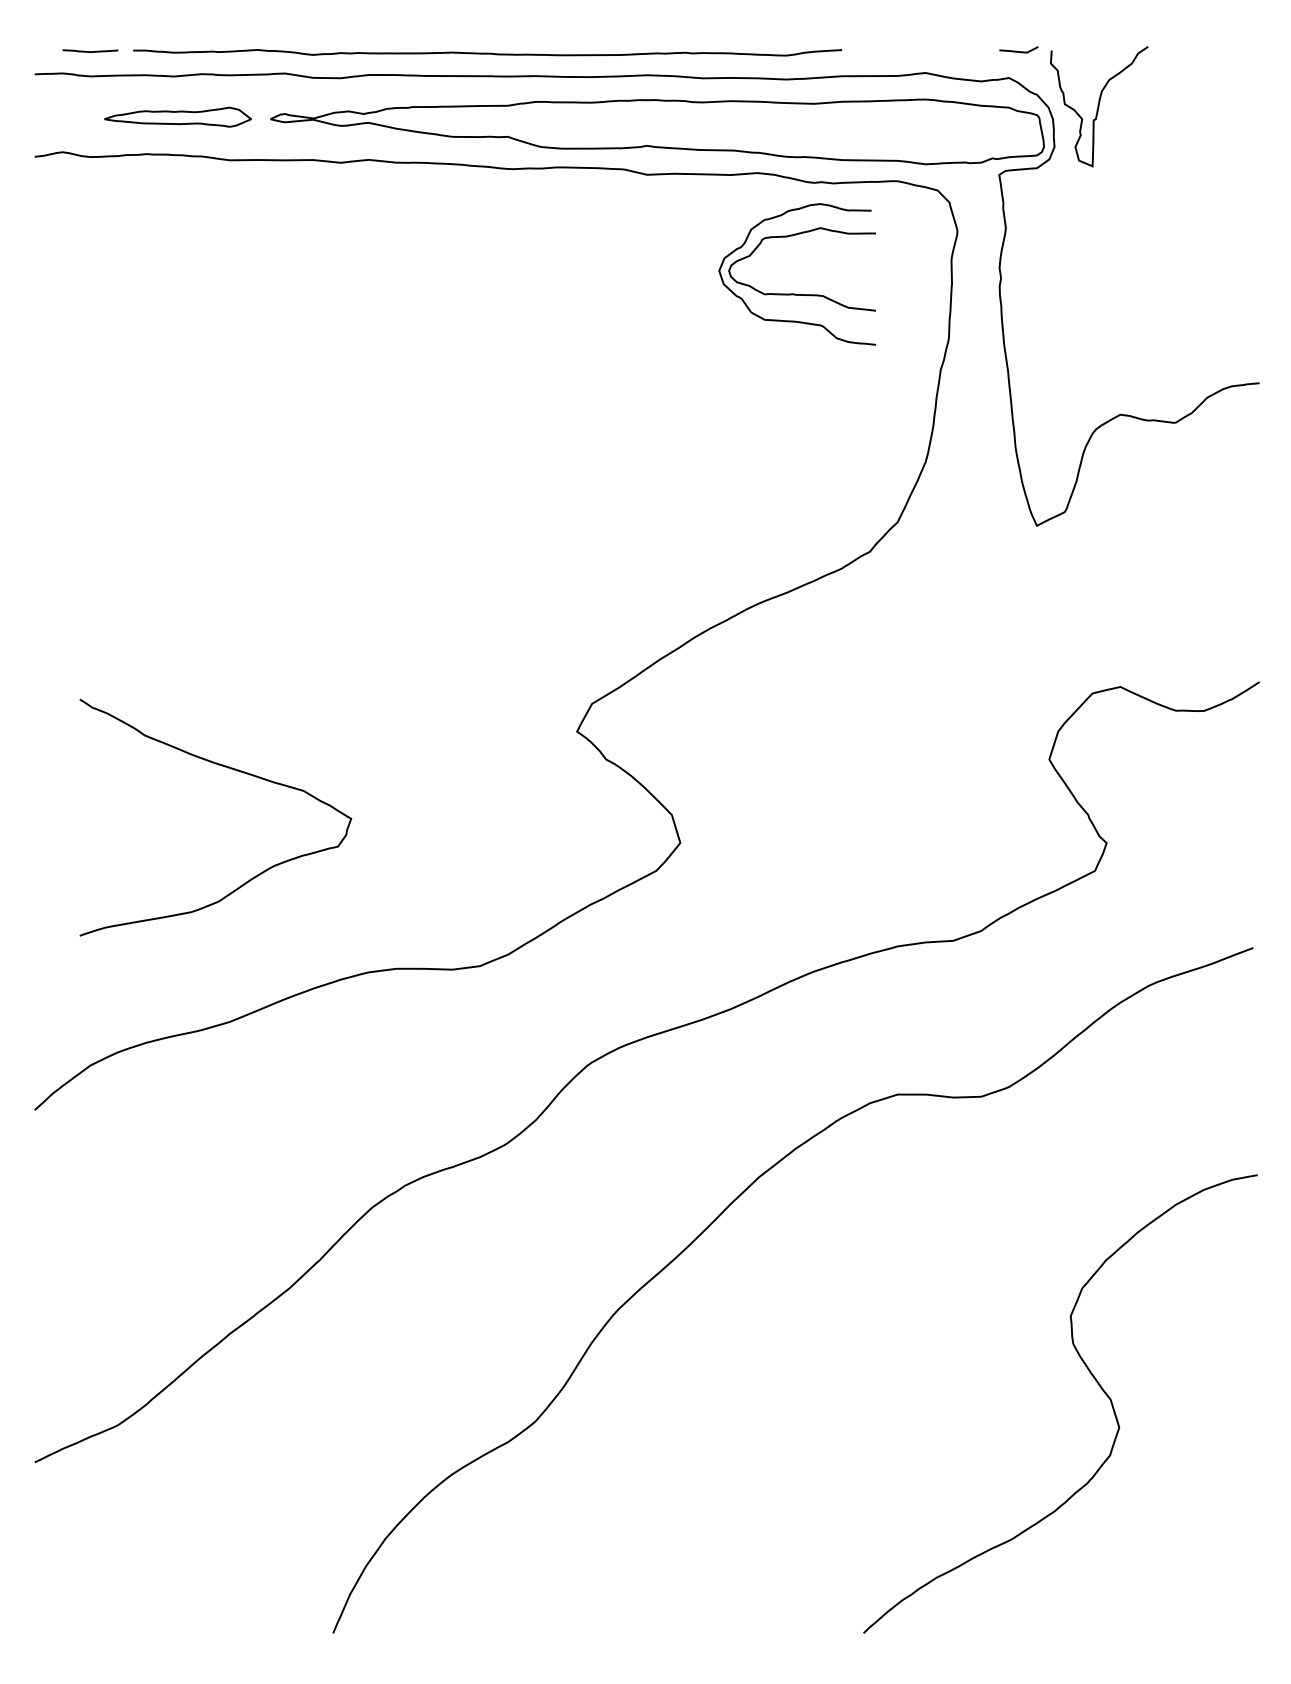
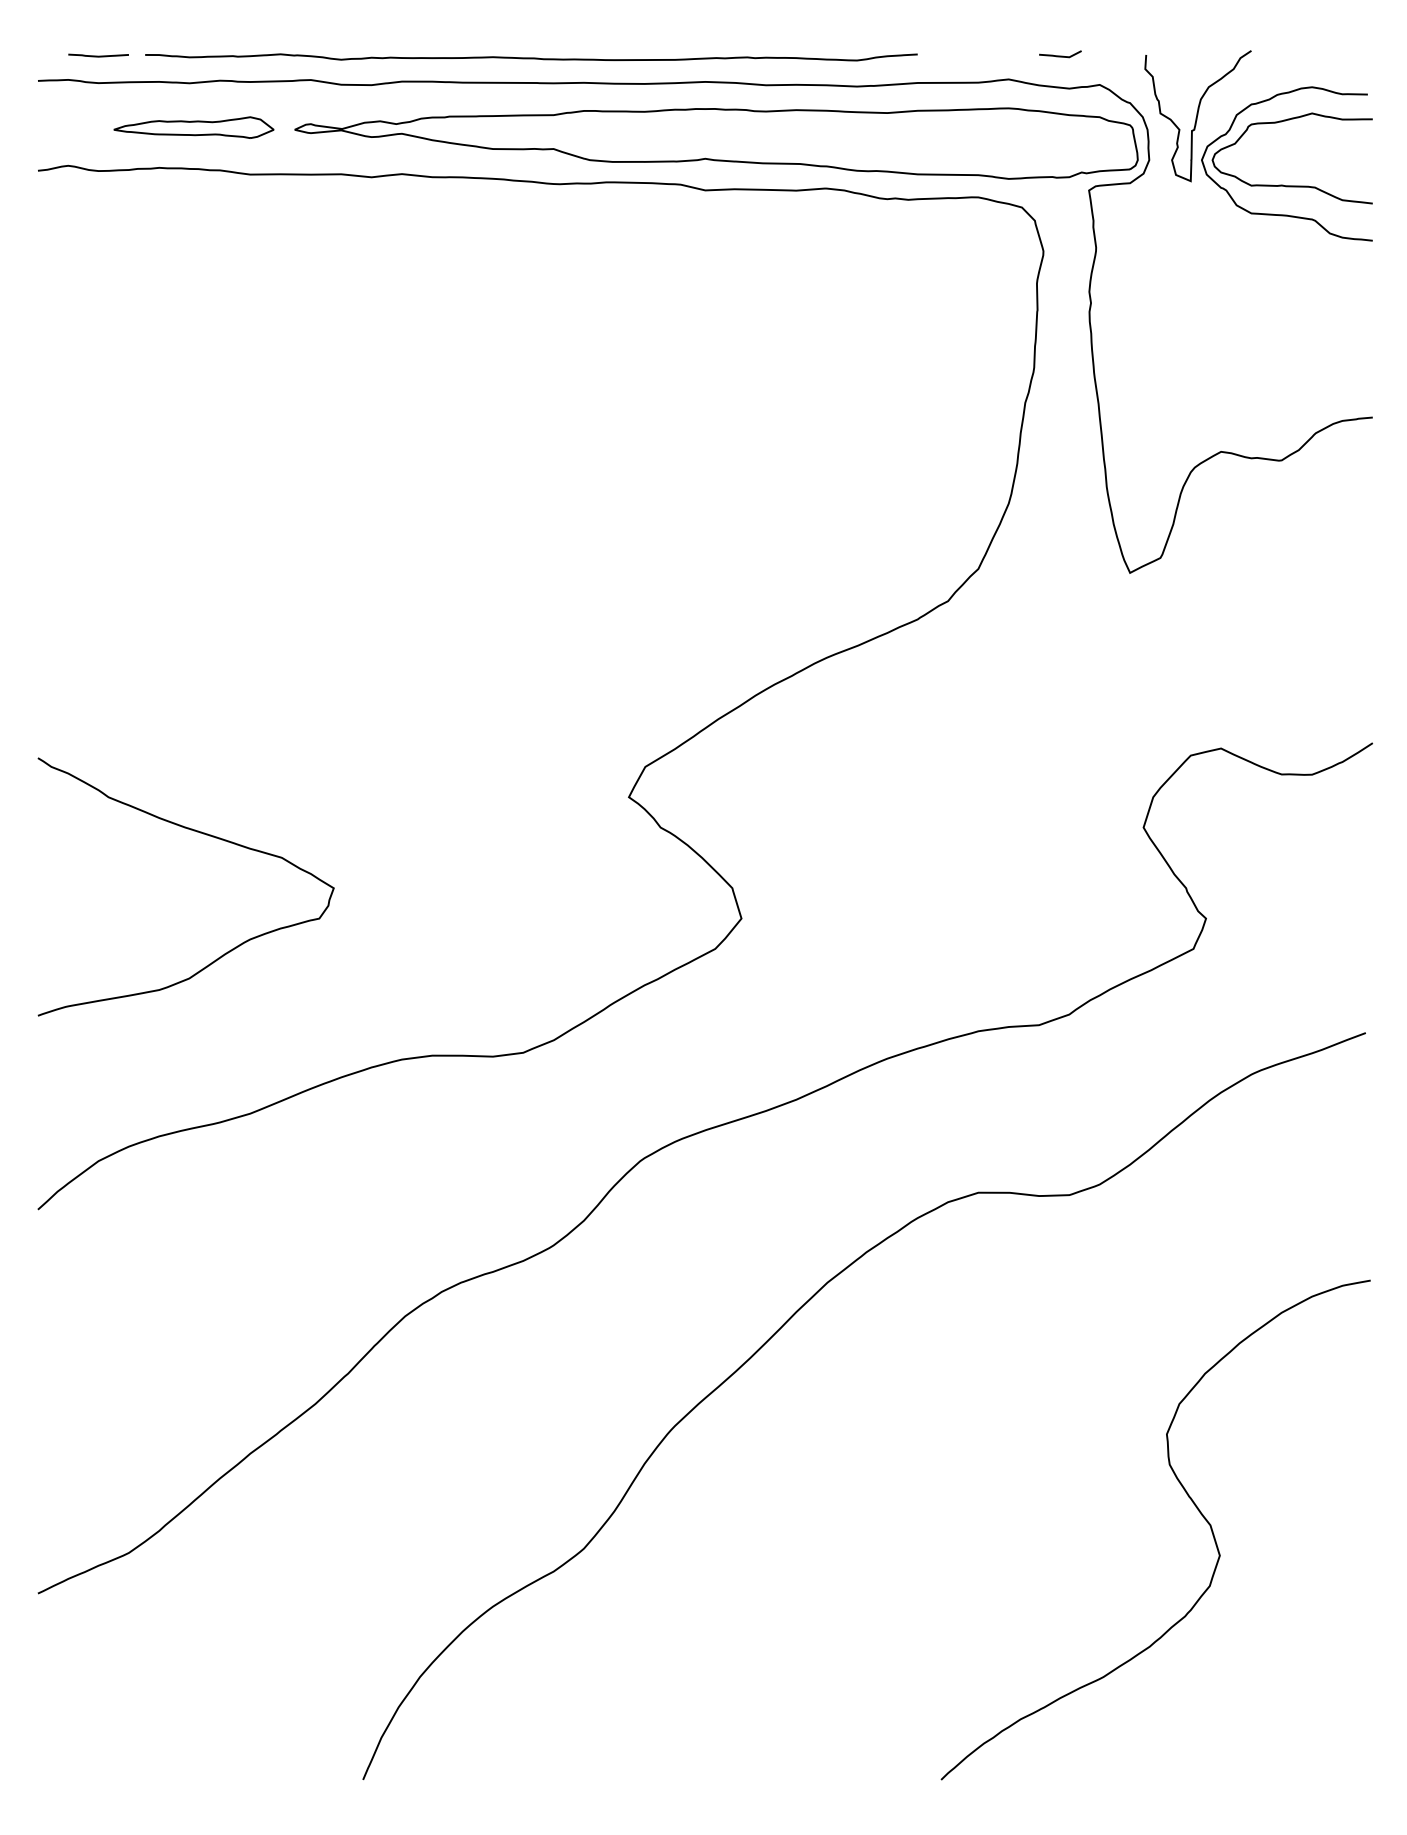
line: (1018, 51) -> (1060, 55), moved
part: (794, 293) -> (1283, 184), moved
curve: (231, 769) -> (203, 834), moved

